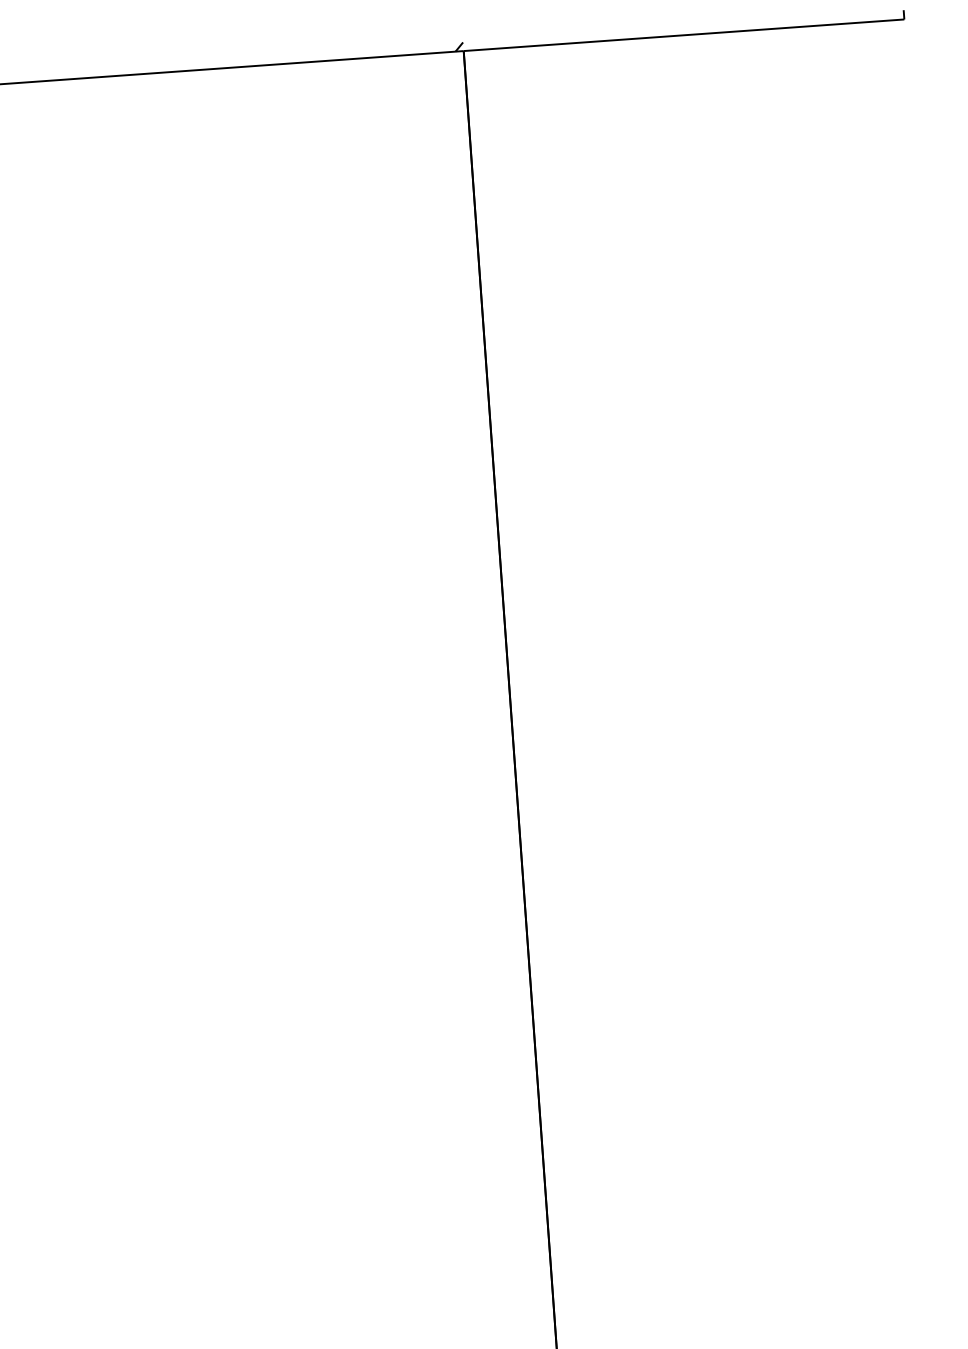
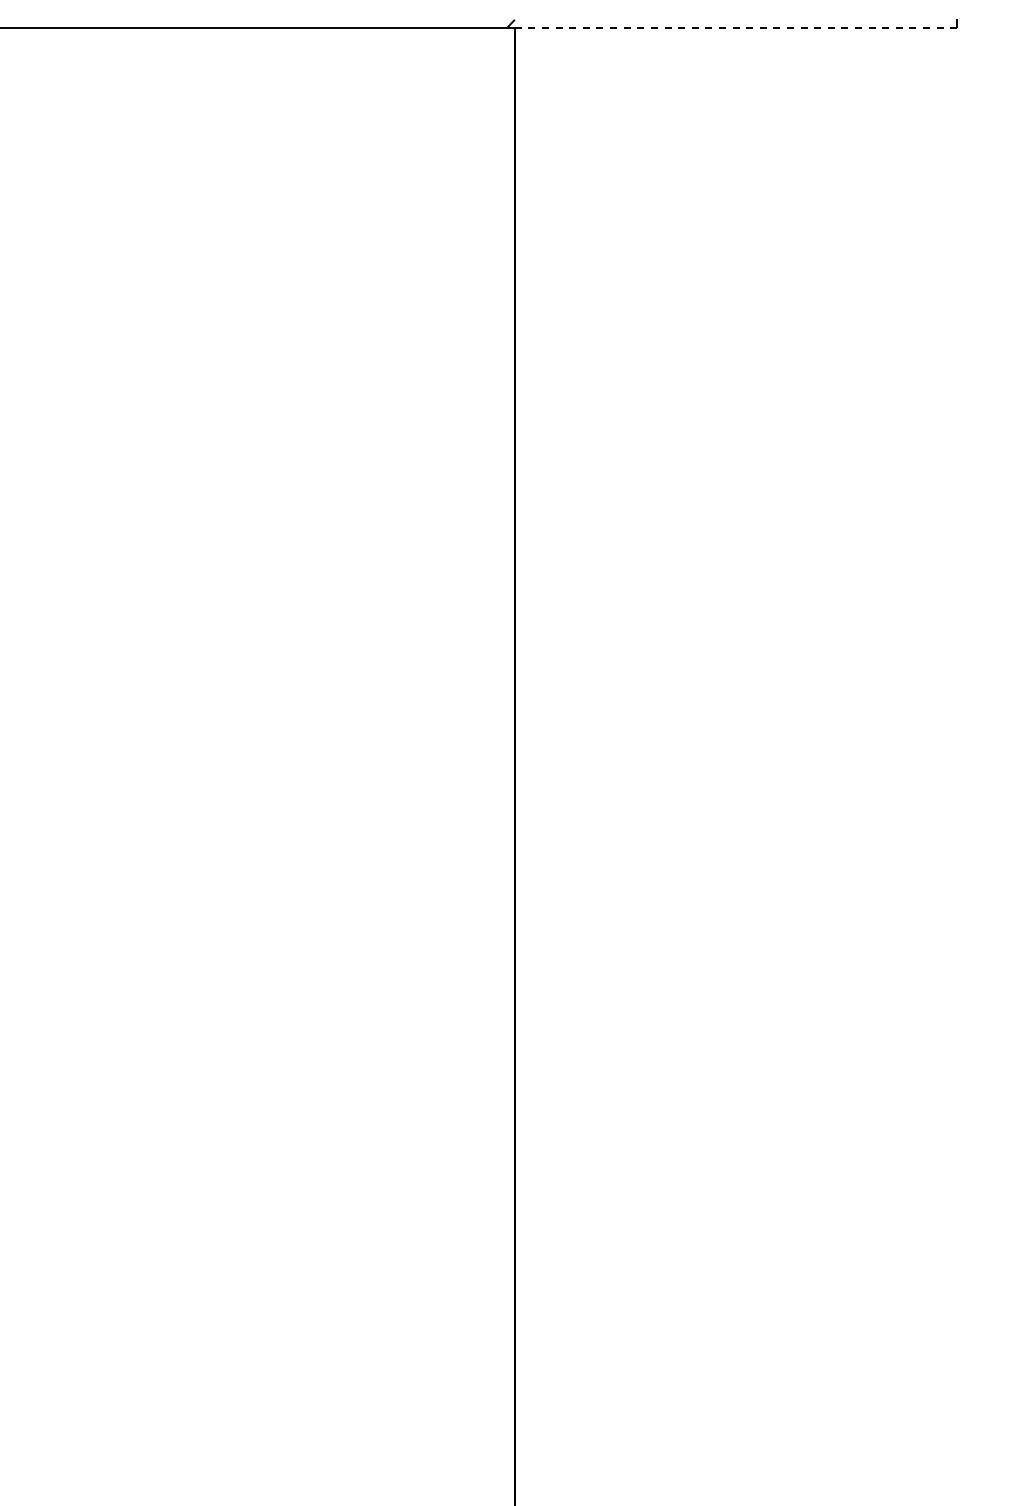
line: (683, 35) -> (735, 28), solid -> dashed

